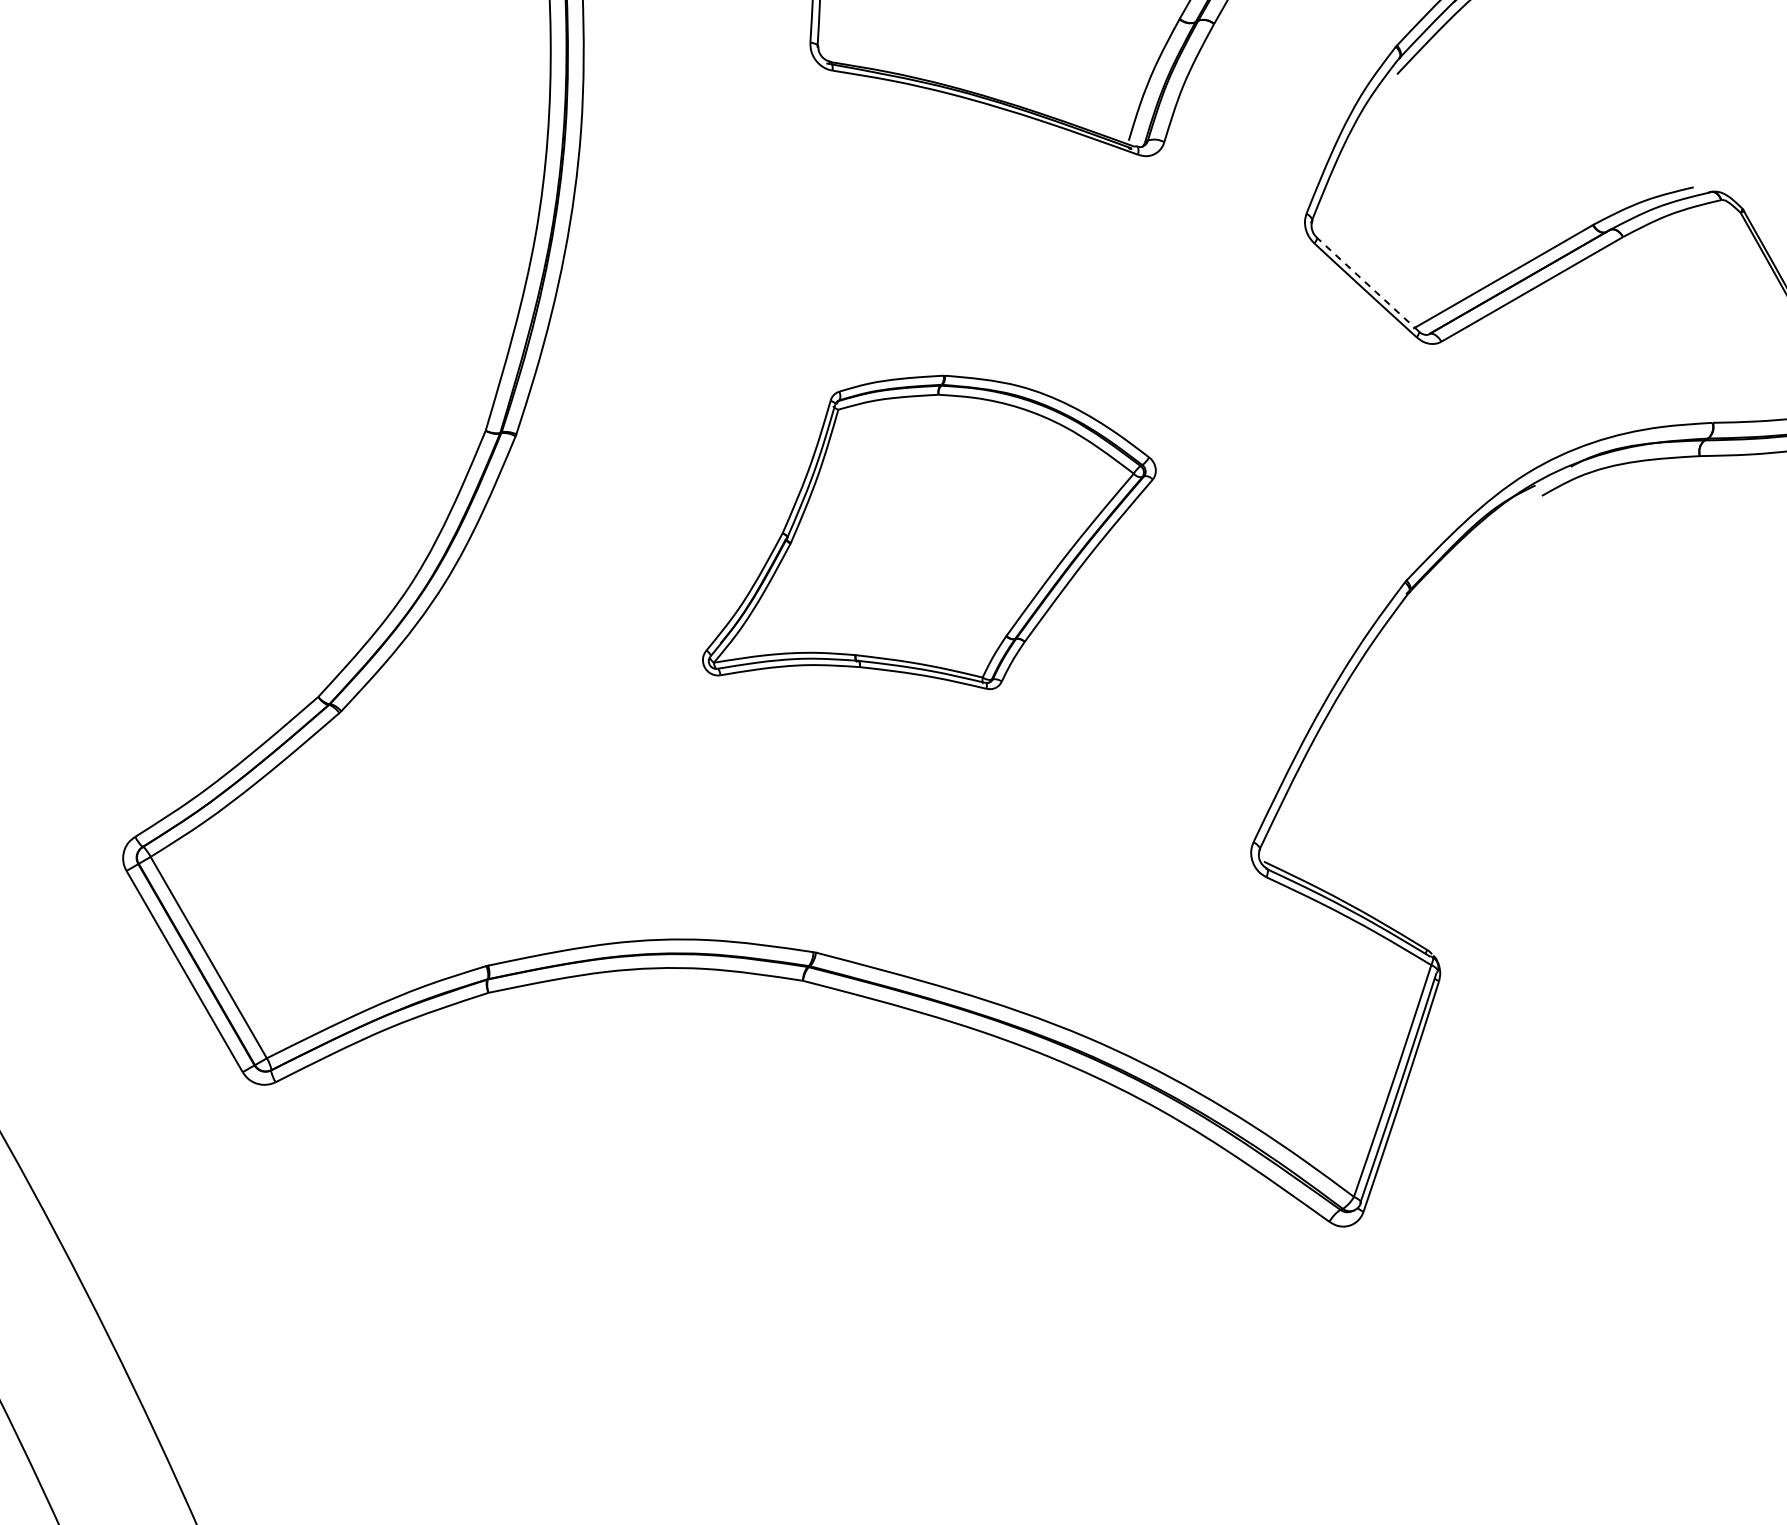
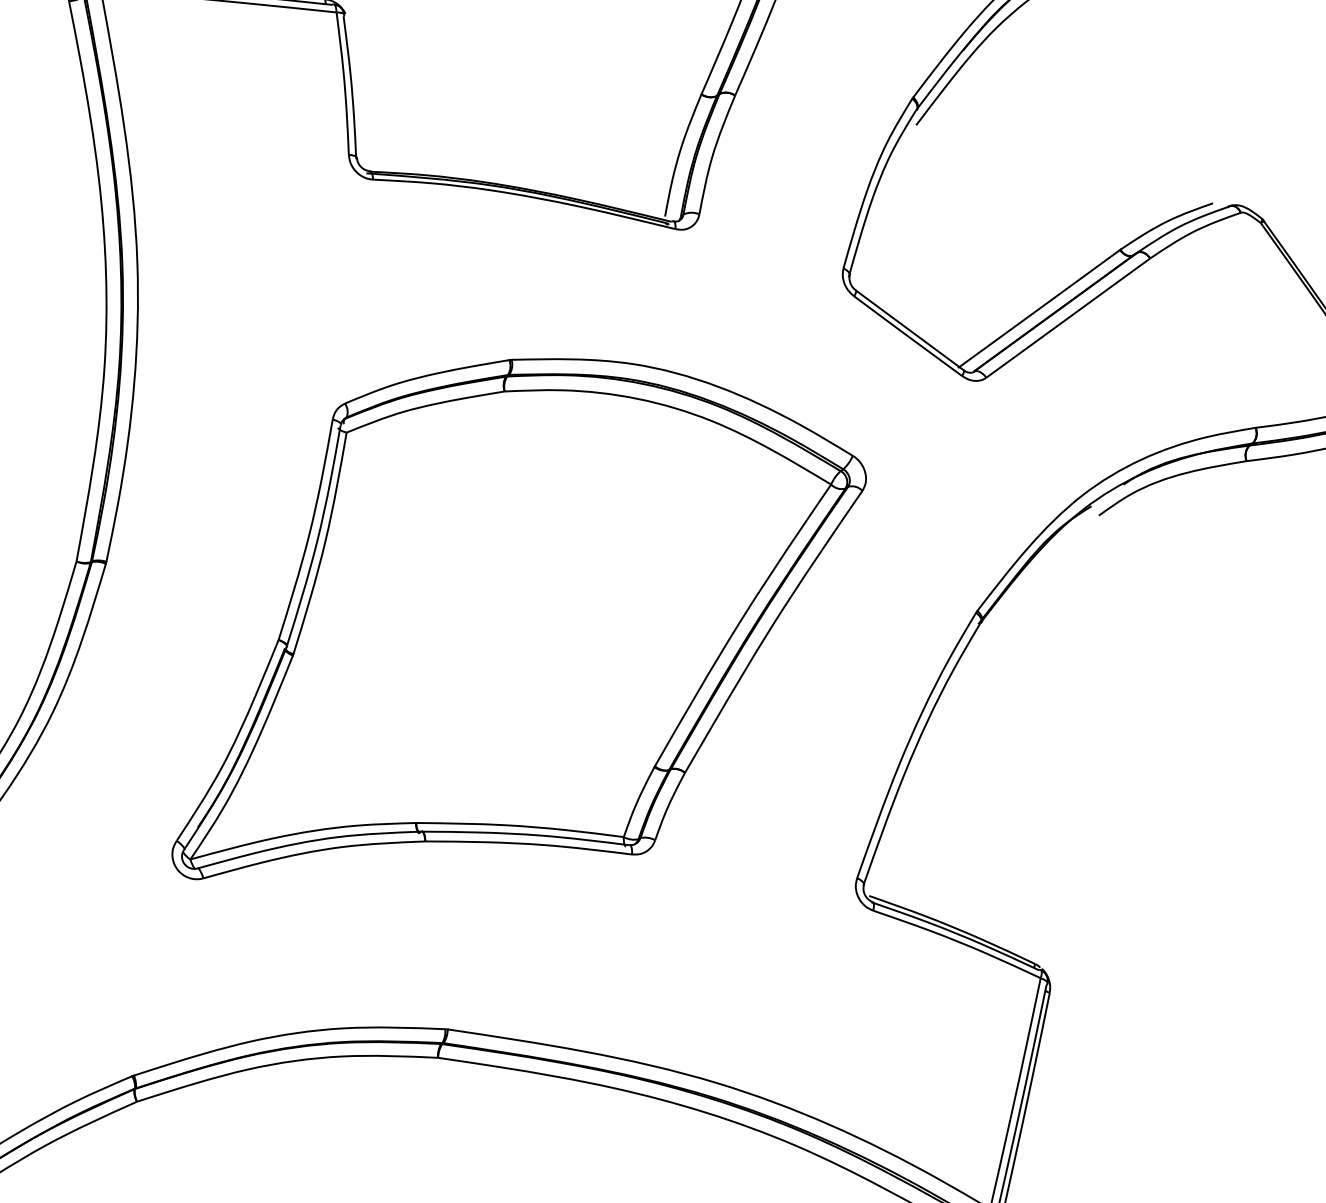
line: (1367, 284) -> (909, 330), dashed -> solid
part: (929, 532) -> (513, 613), size x1.67

